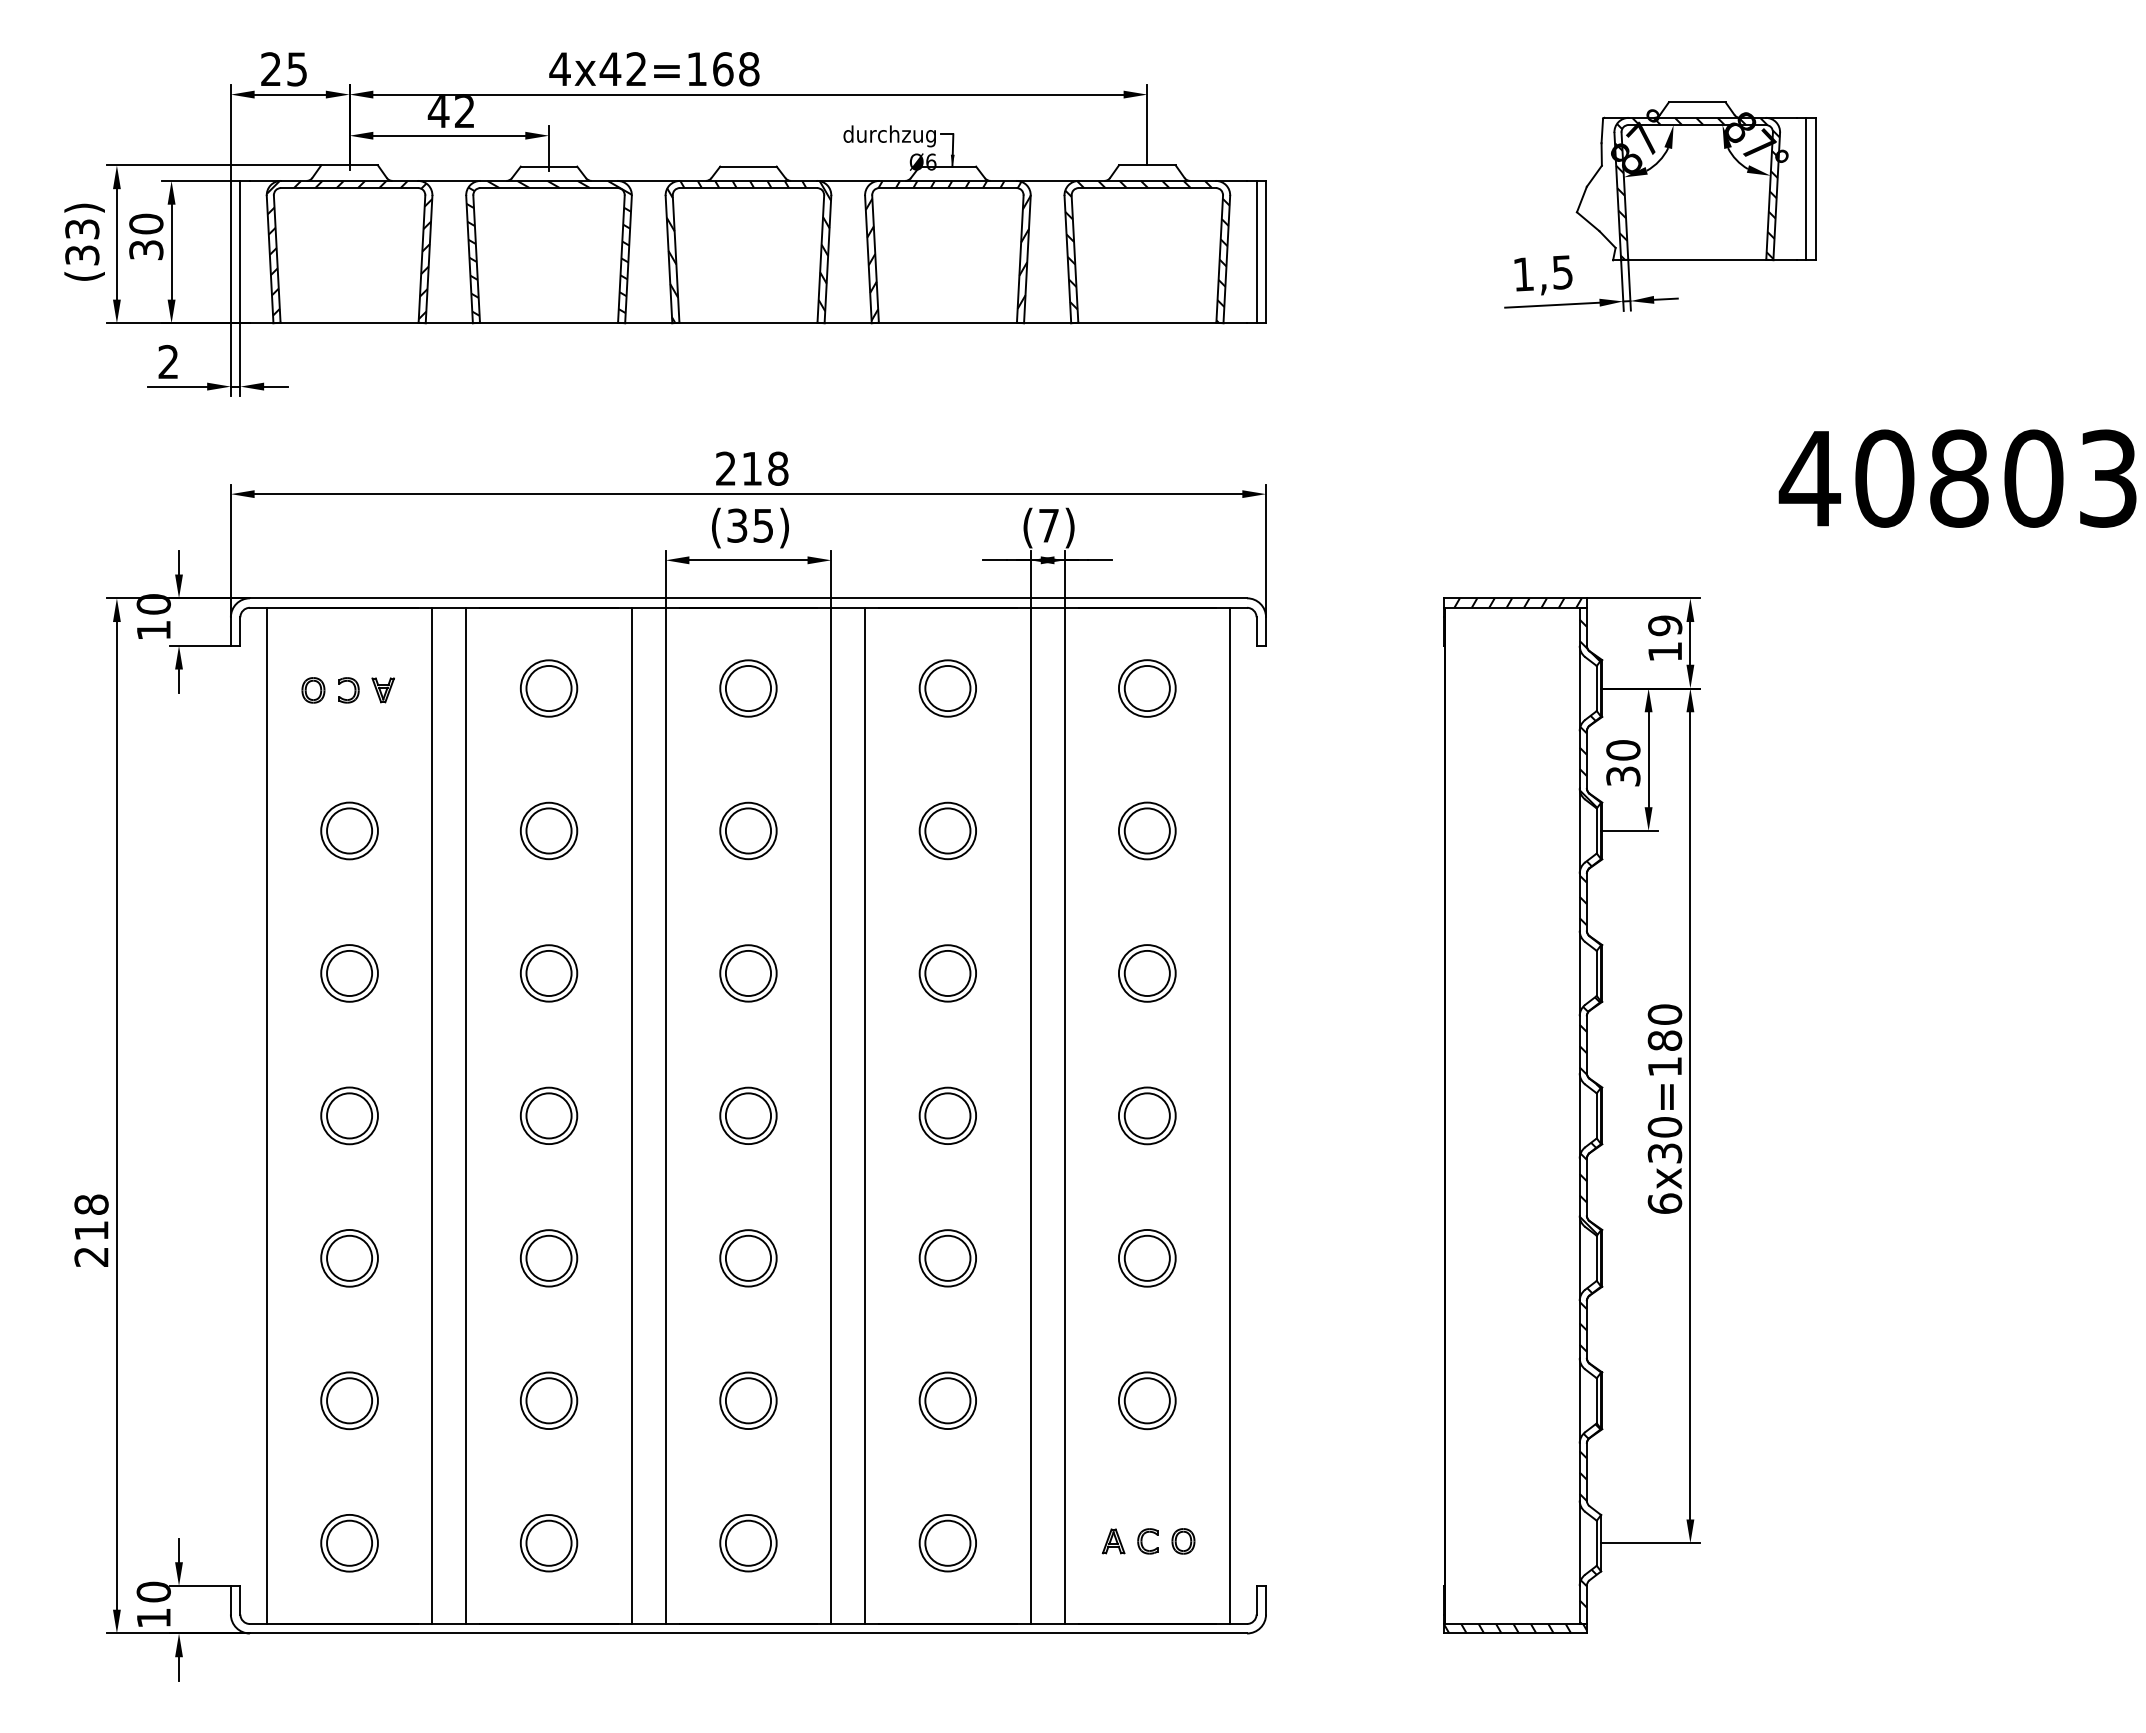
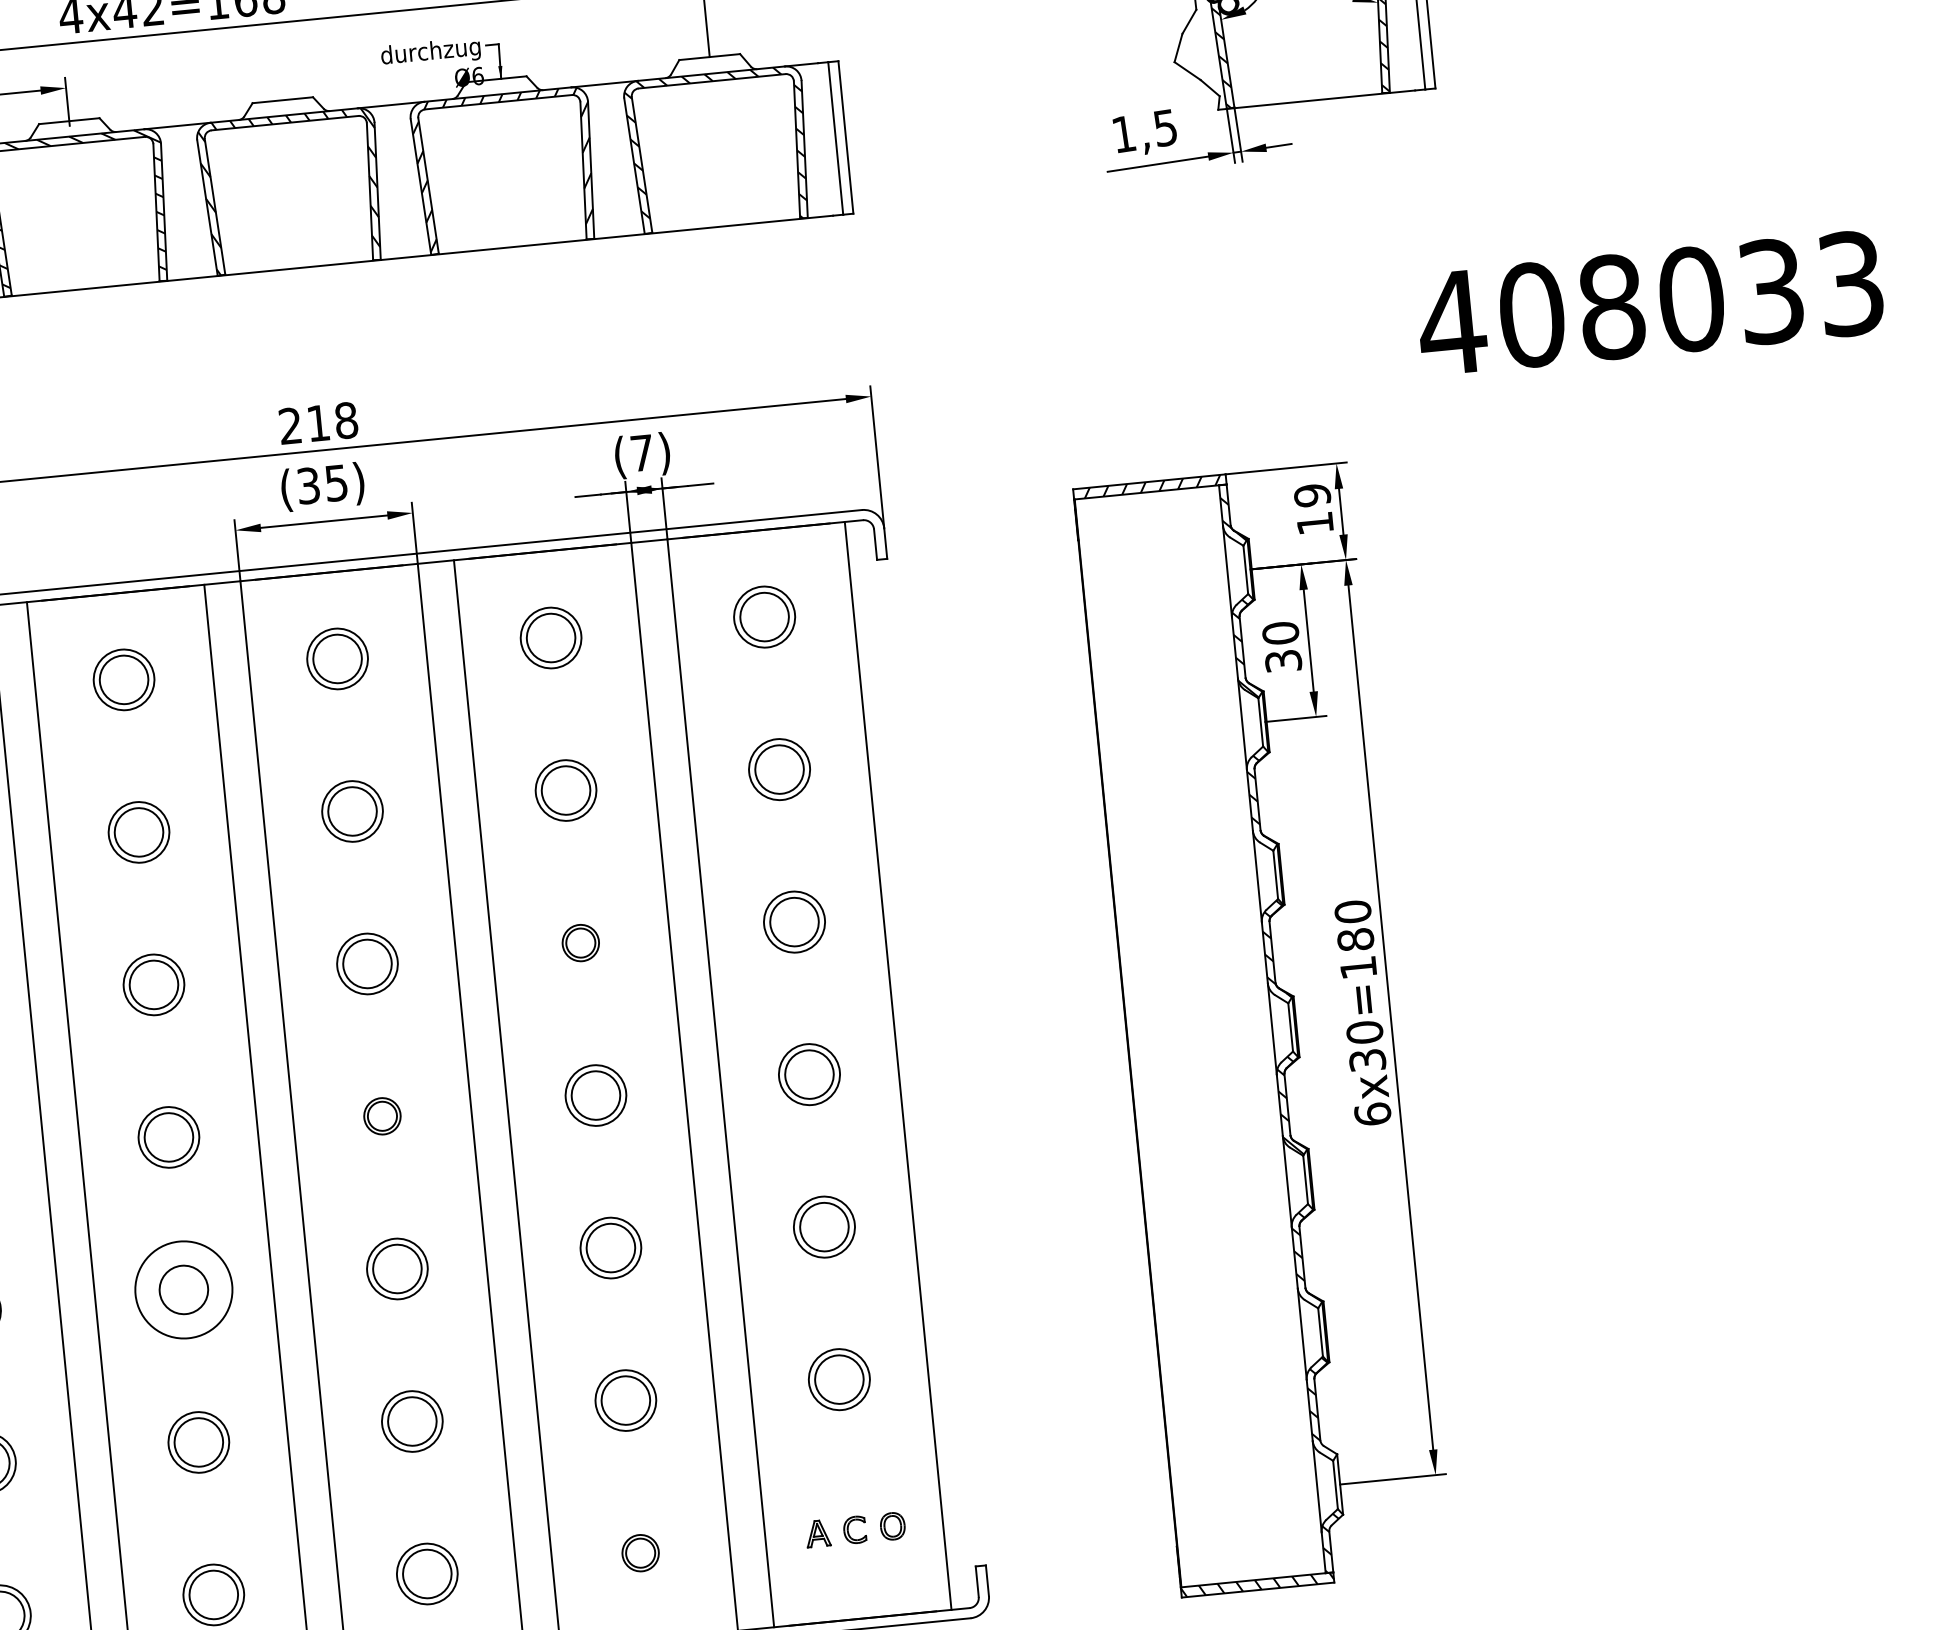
part: (947, 973) -> (580, 943), size x0.6
part: (748, 1115) -> (382, 1116), size x0.6
circle: (548, 1258) -> (183, 1290), size x1.6
part: (947, 1543) -> (640, 1553), size x0.6

